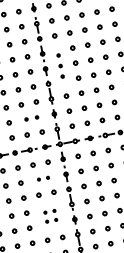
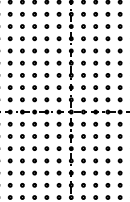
part: (60, 65) -> (83, 50), size x1.43
part: (31, 118) -> (52, 87), size x1.43
part: (42, 178) -> (52, 136), size x1.67
part: (50, 215) -> (52, 166), size x1.67

